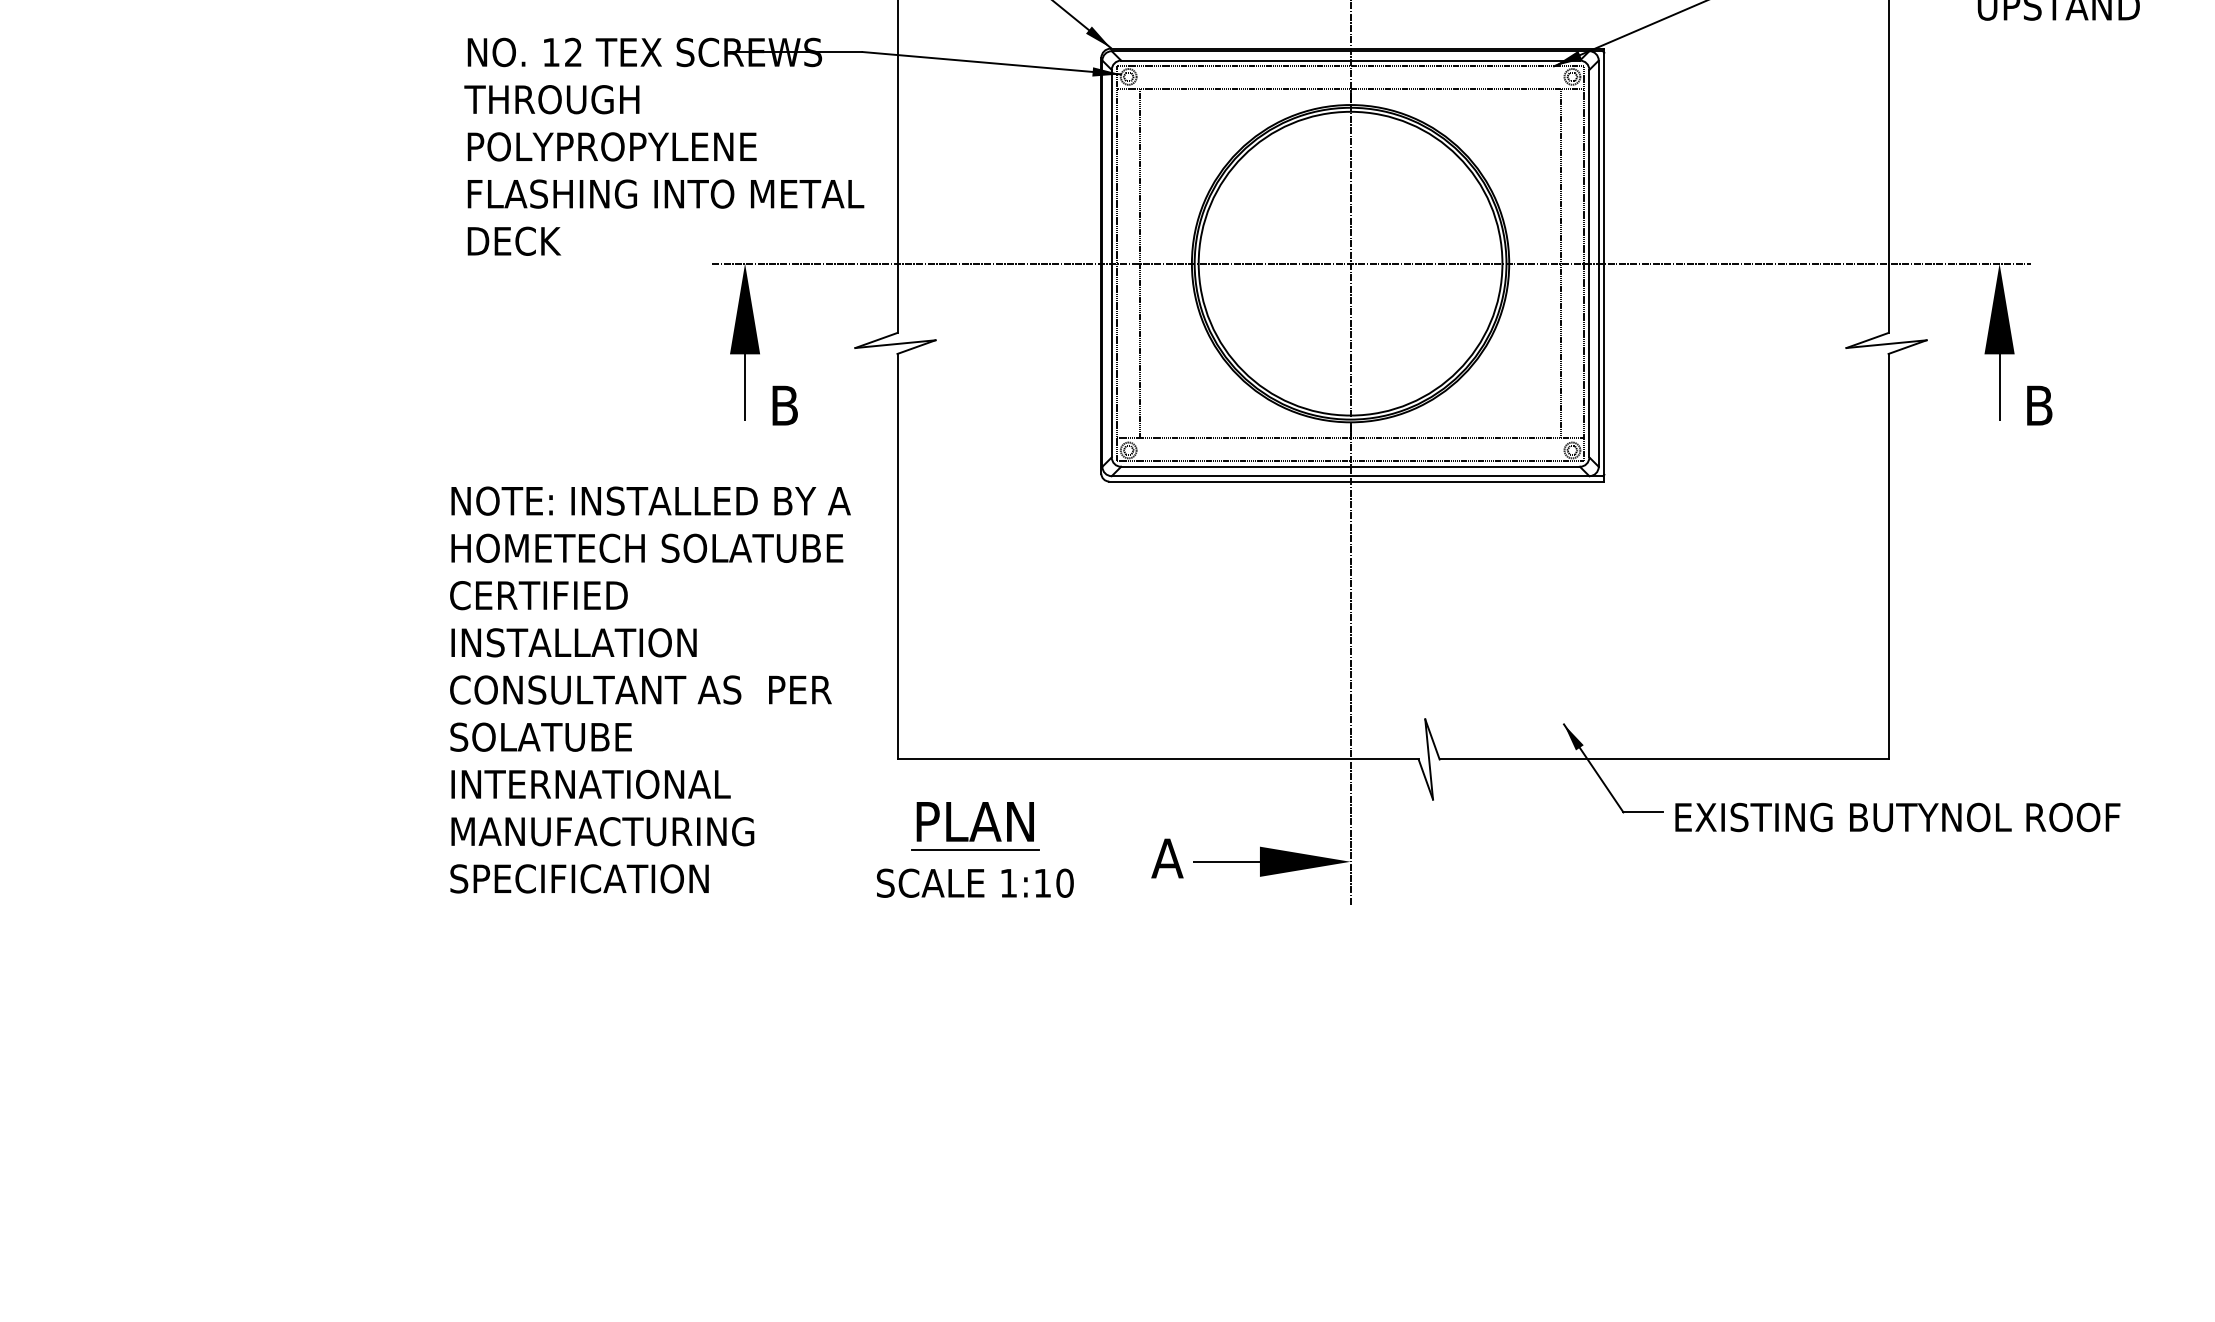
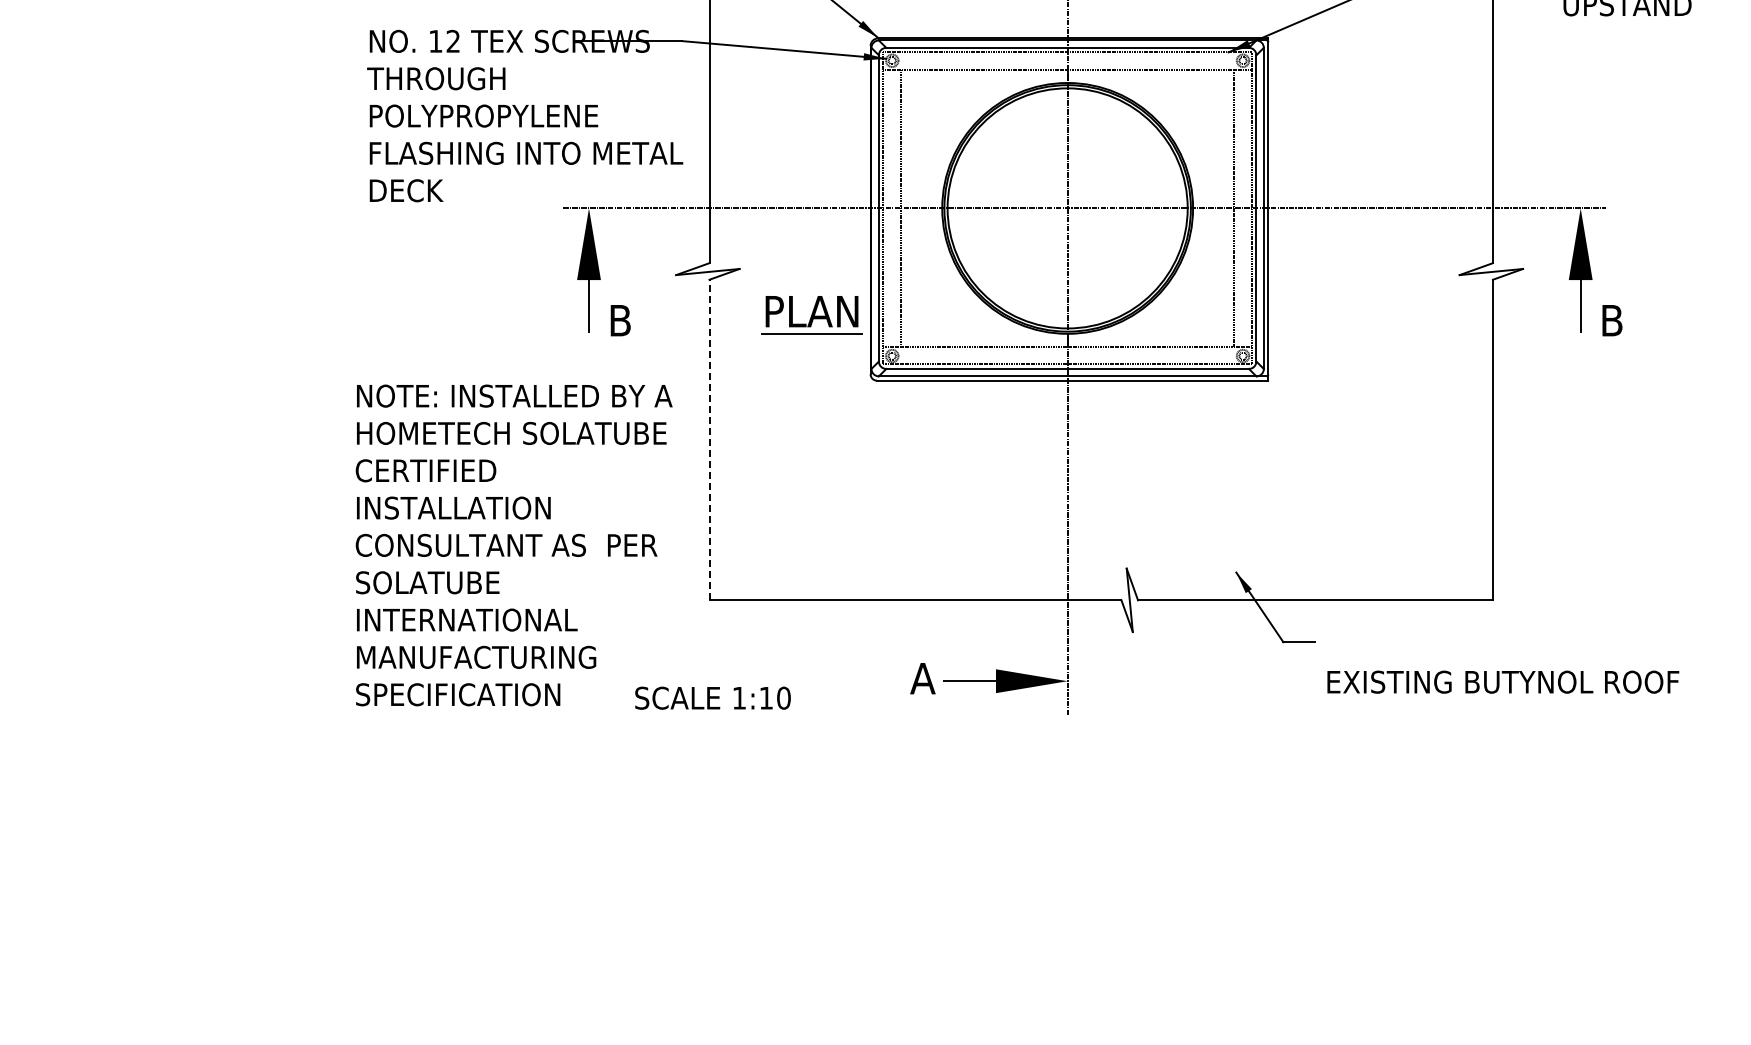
line: (897, 556) -> (709, 439), solid -> dashed
text: (1898, 816) -> (1503, 681), moved
part: (974, 826) -> (811, 315), moved
text: (974, 882) -> (712, 697), moved

